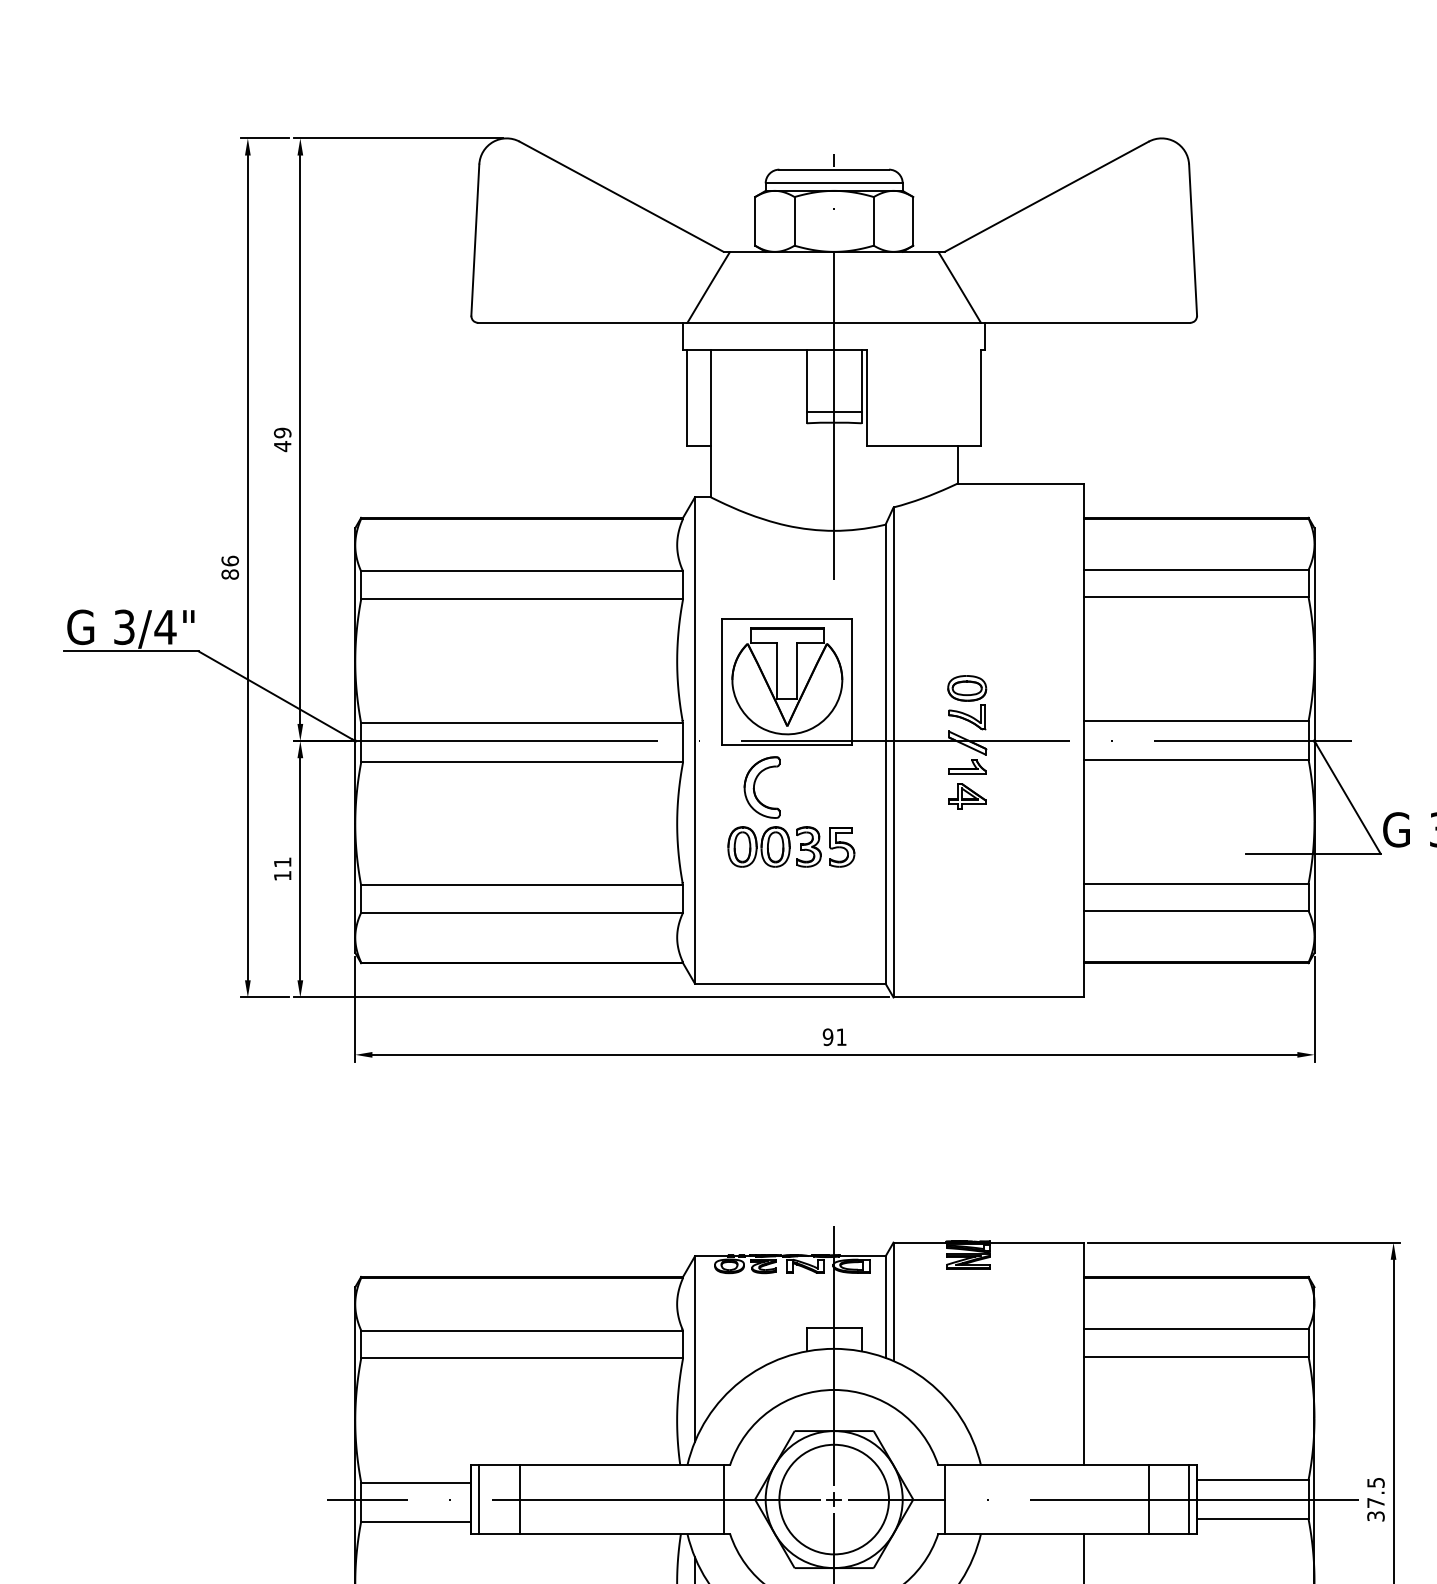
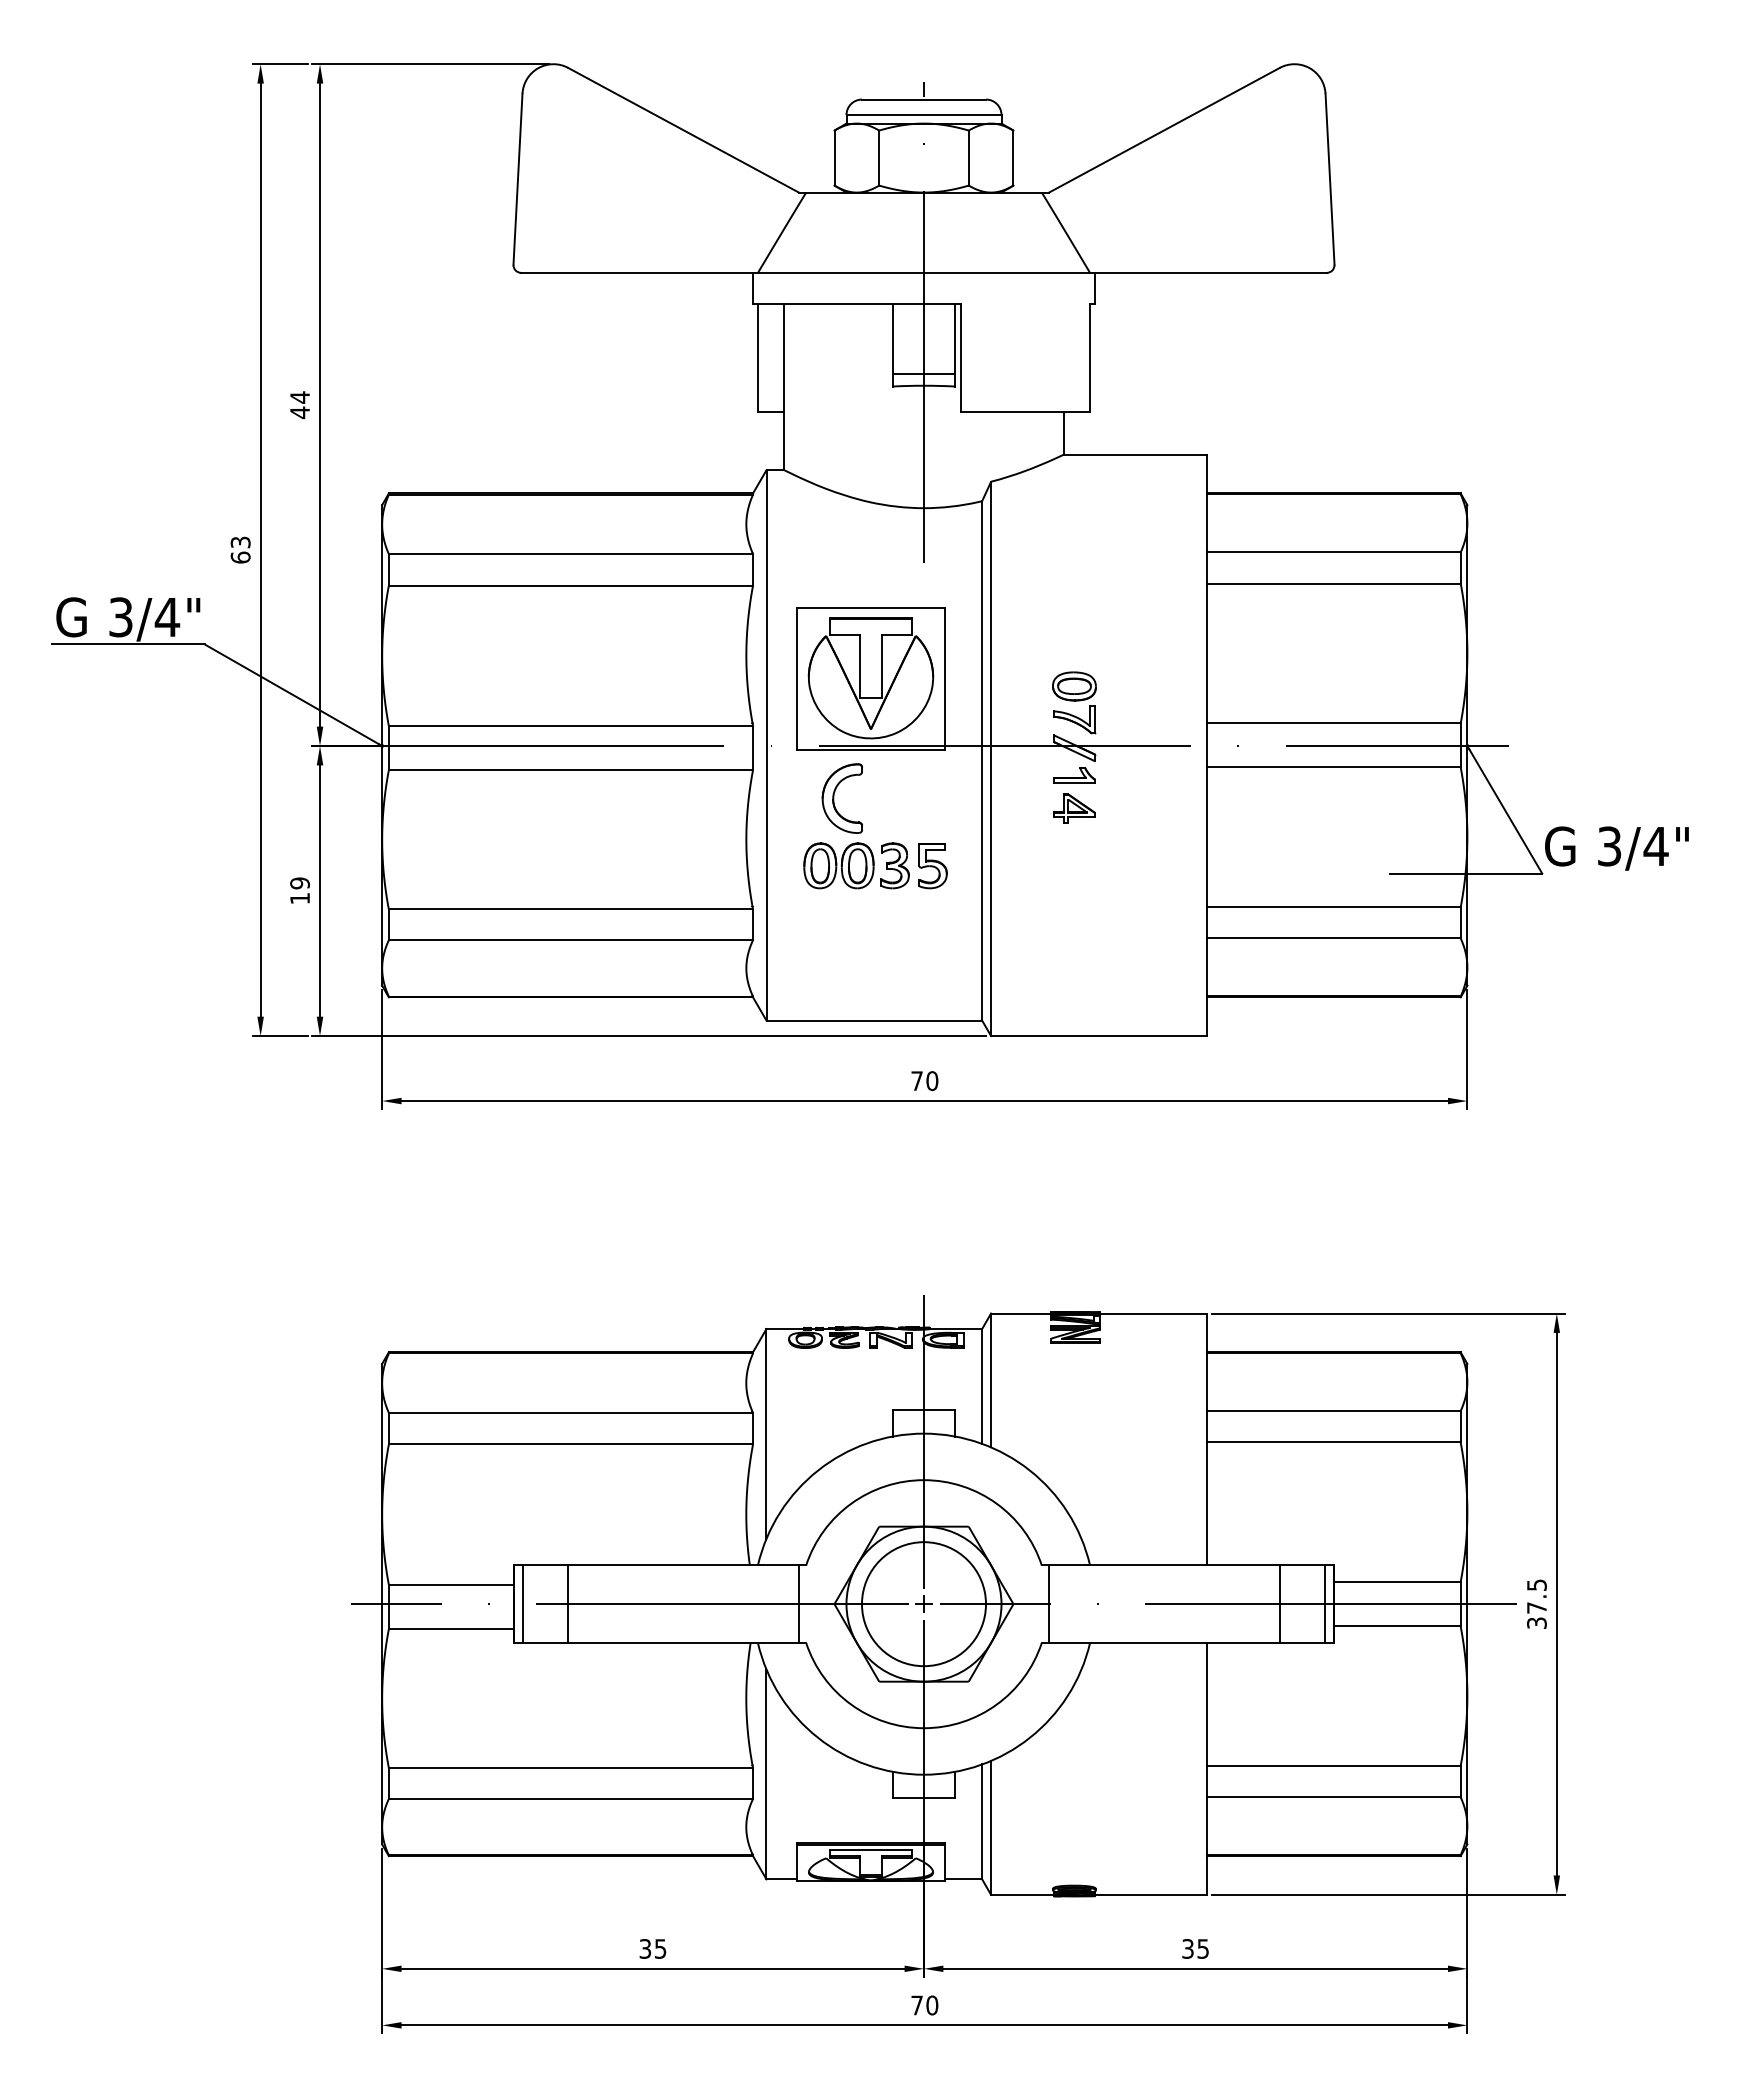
text: (283, 433) -> (300, 397), 49 -> 44
text: (230, 567) -> (240, 549), 86 -> 63
text: (283, 862) -> (300, 883), 11 -> 19
text: (834, 1037) -> (924, 1081), 91 -> 70

